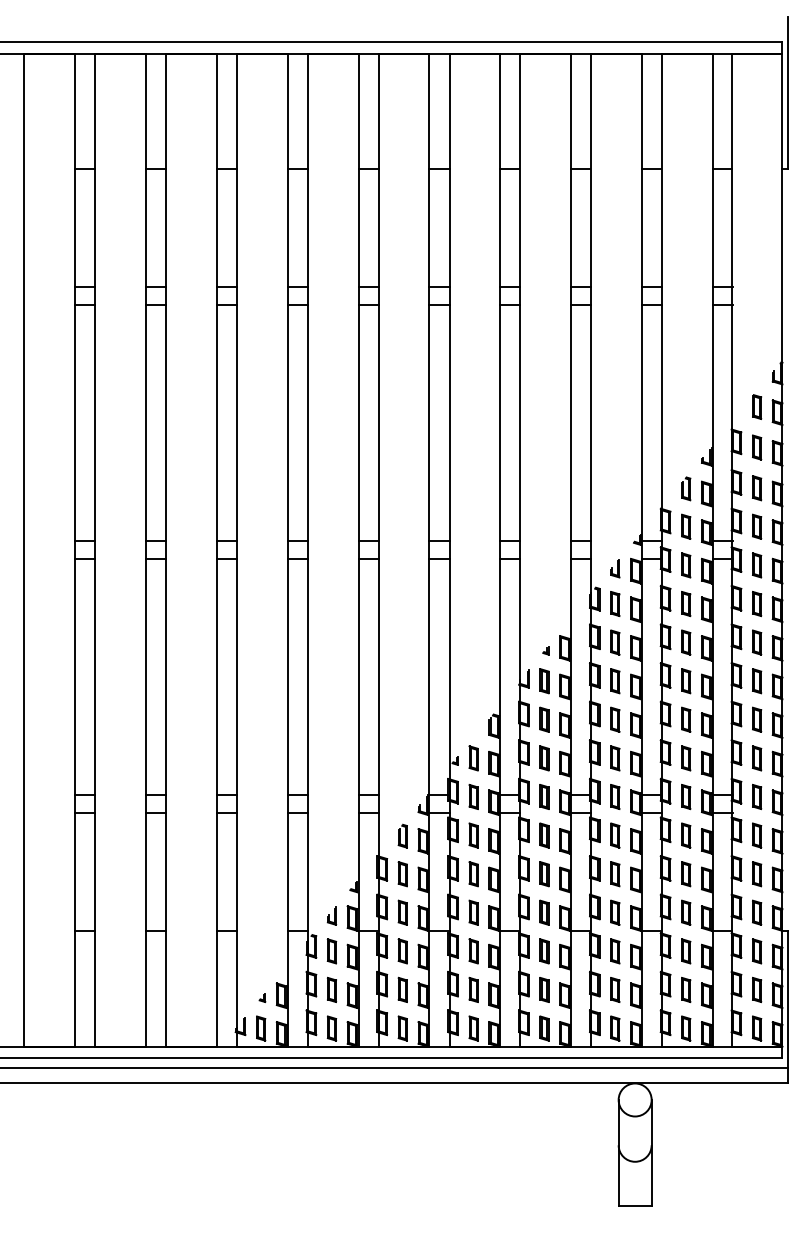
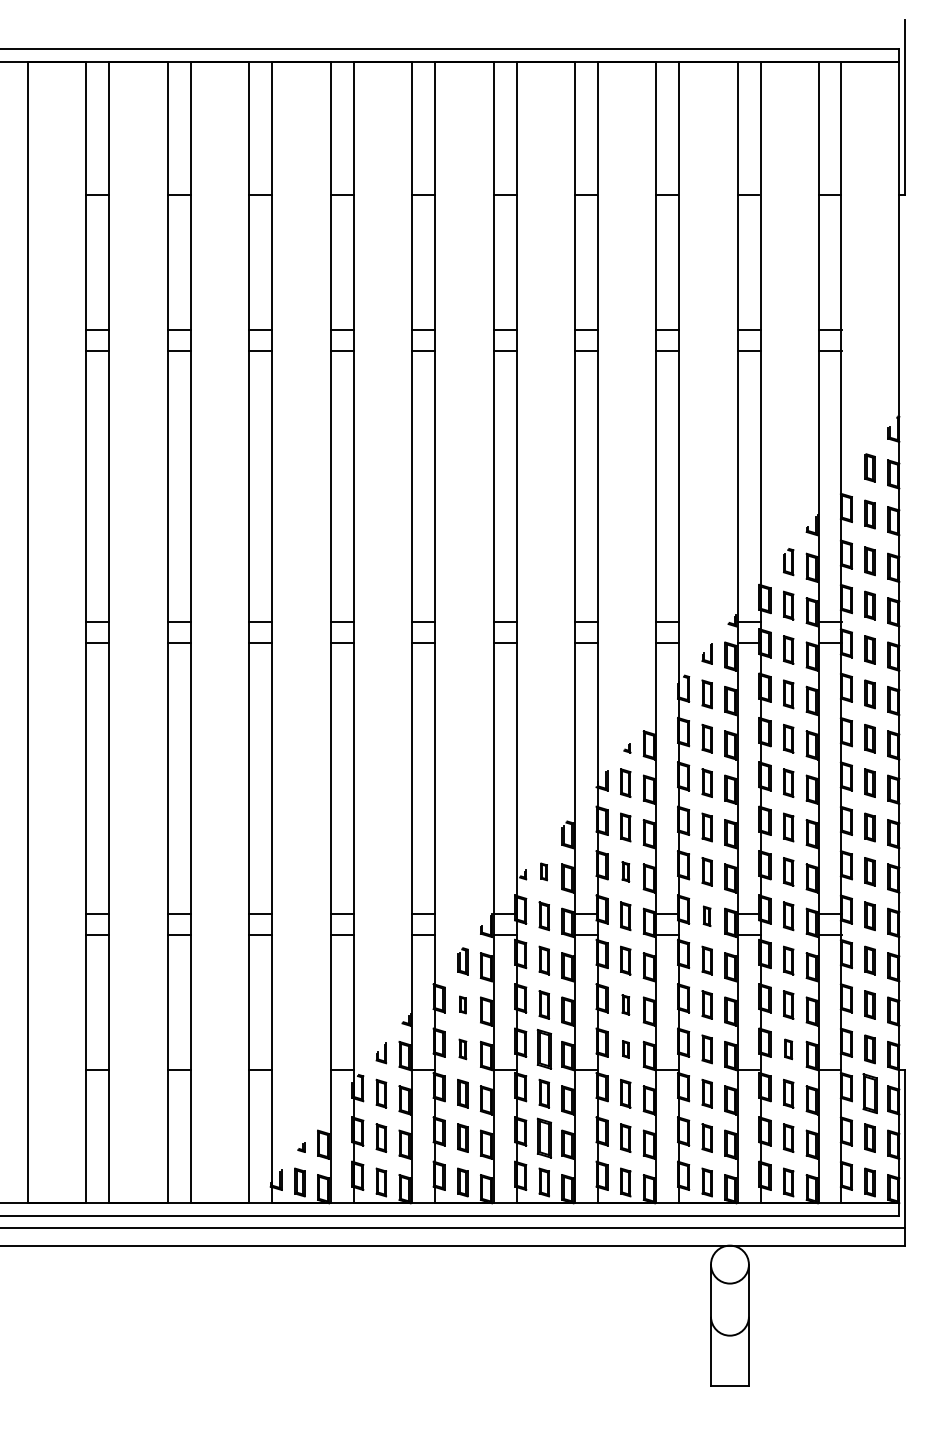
part: (472, 758) -> (543, 871), size x0.6
part: (544, 758) -> (625, 871), size x0.7
part: (614, 797) -> (706, 916), size x0.7
part: (402, 873) -> (462, 1004), size x0.6
part: (544, 873) -> (625, 1004), size x0.7
part: (402, 912) -> (462, 1049), size x0.7
part: (472, 912) -> (543, 1049), size x1.4
part: (544, 912) -> (625, 1049), size x0.6
part: (686, 912) -> (788, 1049), size x0.7
part: (756, 951) -> (869, 1093), size x1.4
part: (472, 989) -> (543, 1137), size x1.4

